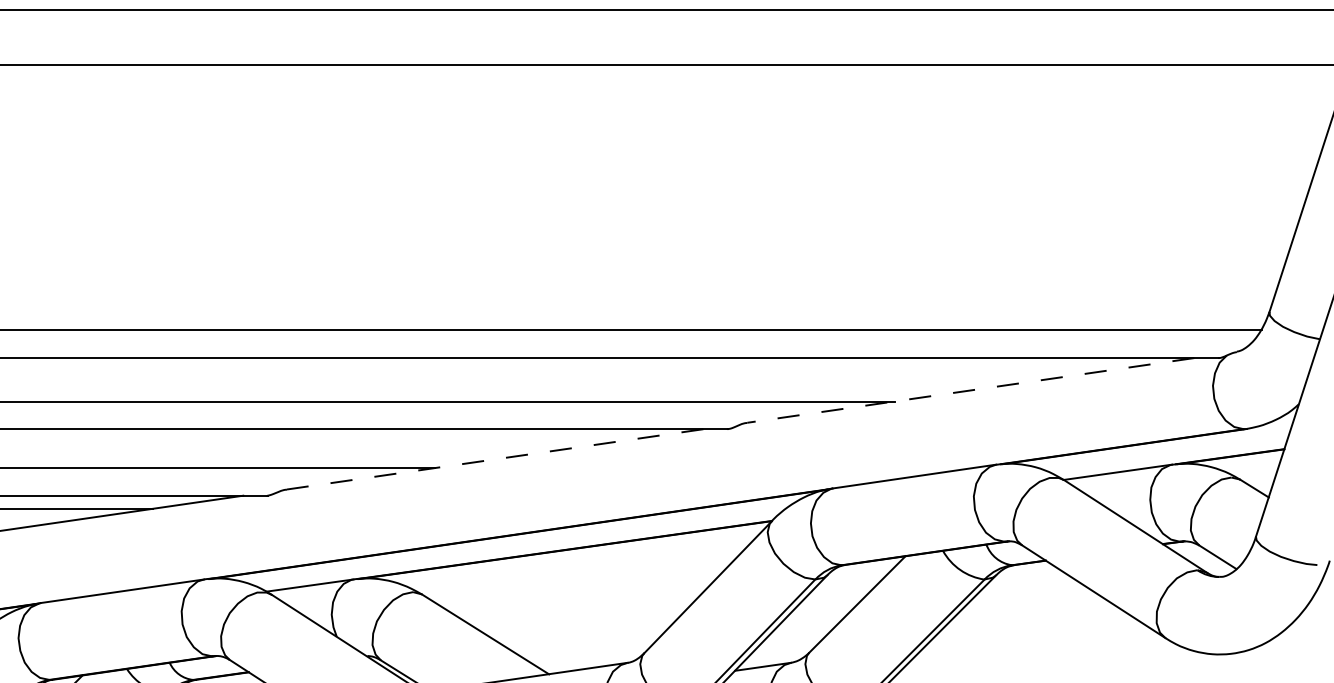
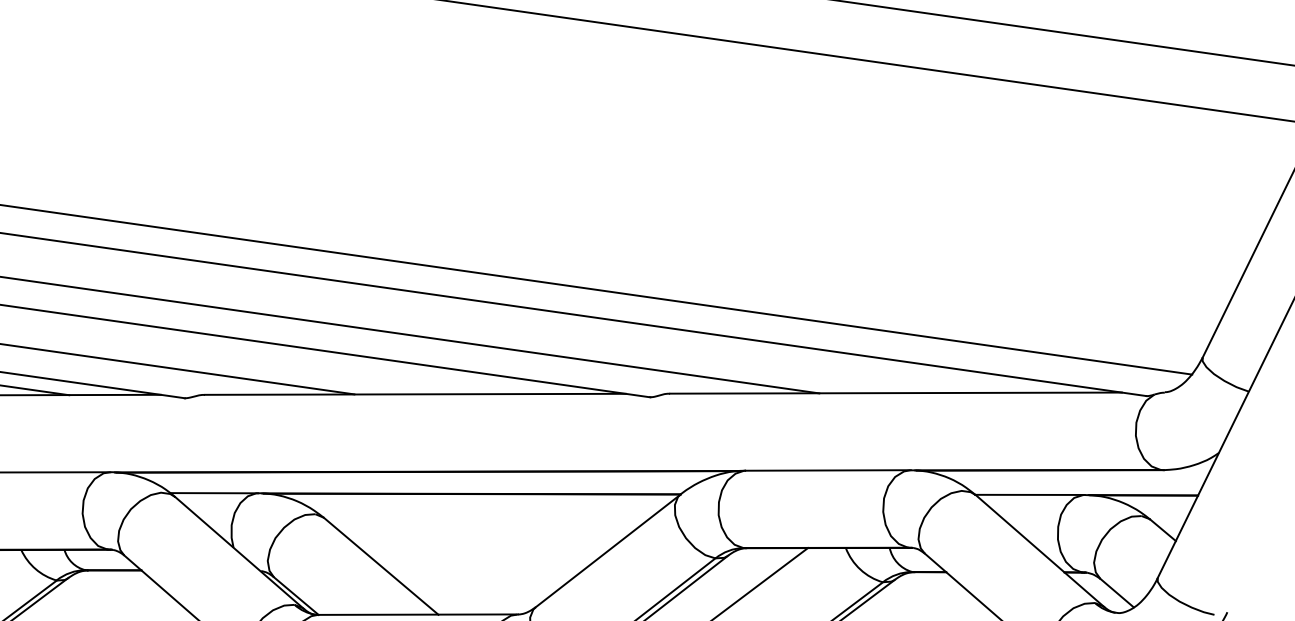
line: (970, 390) -> (895, 393), dashed -> solid
line: (494, 459) -> (414, 394), dashed -> solid

